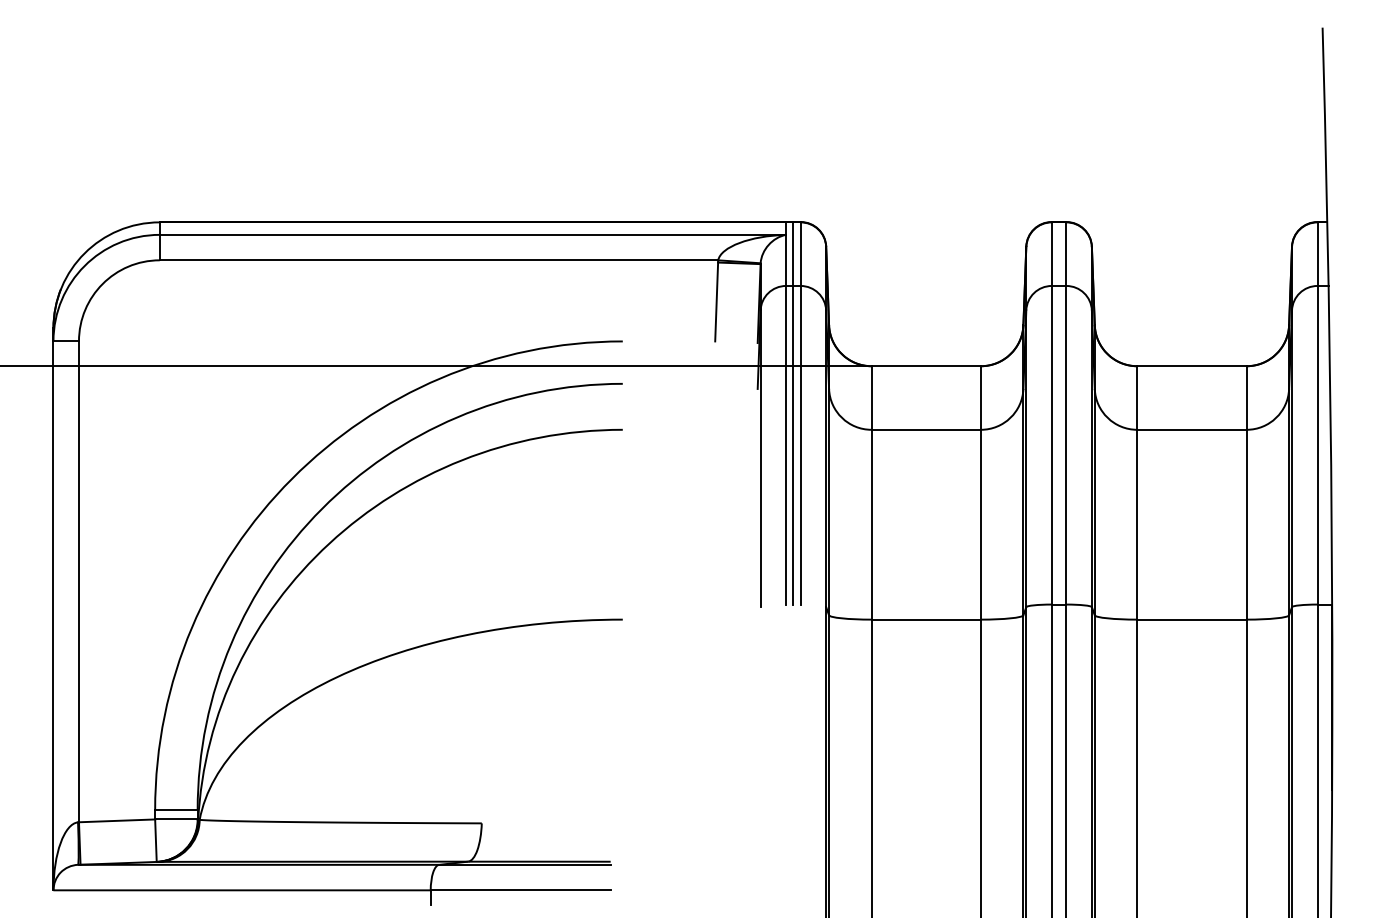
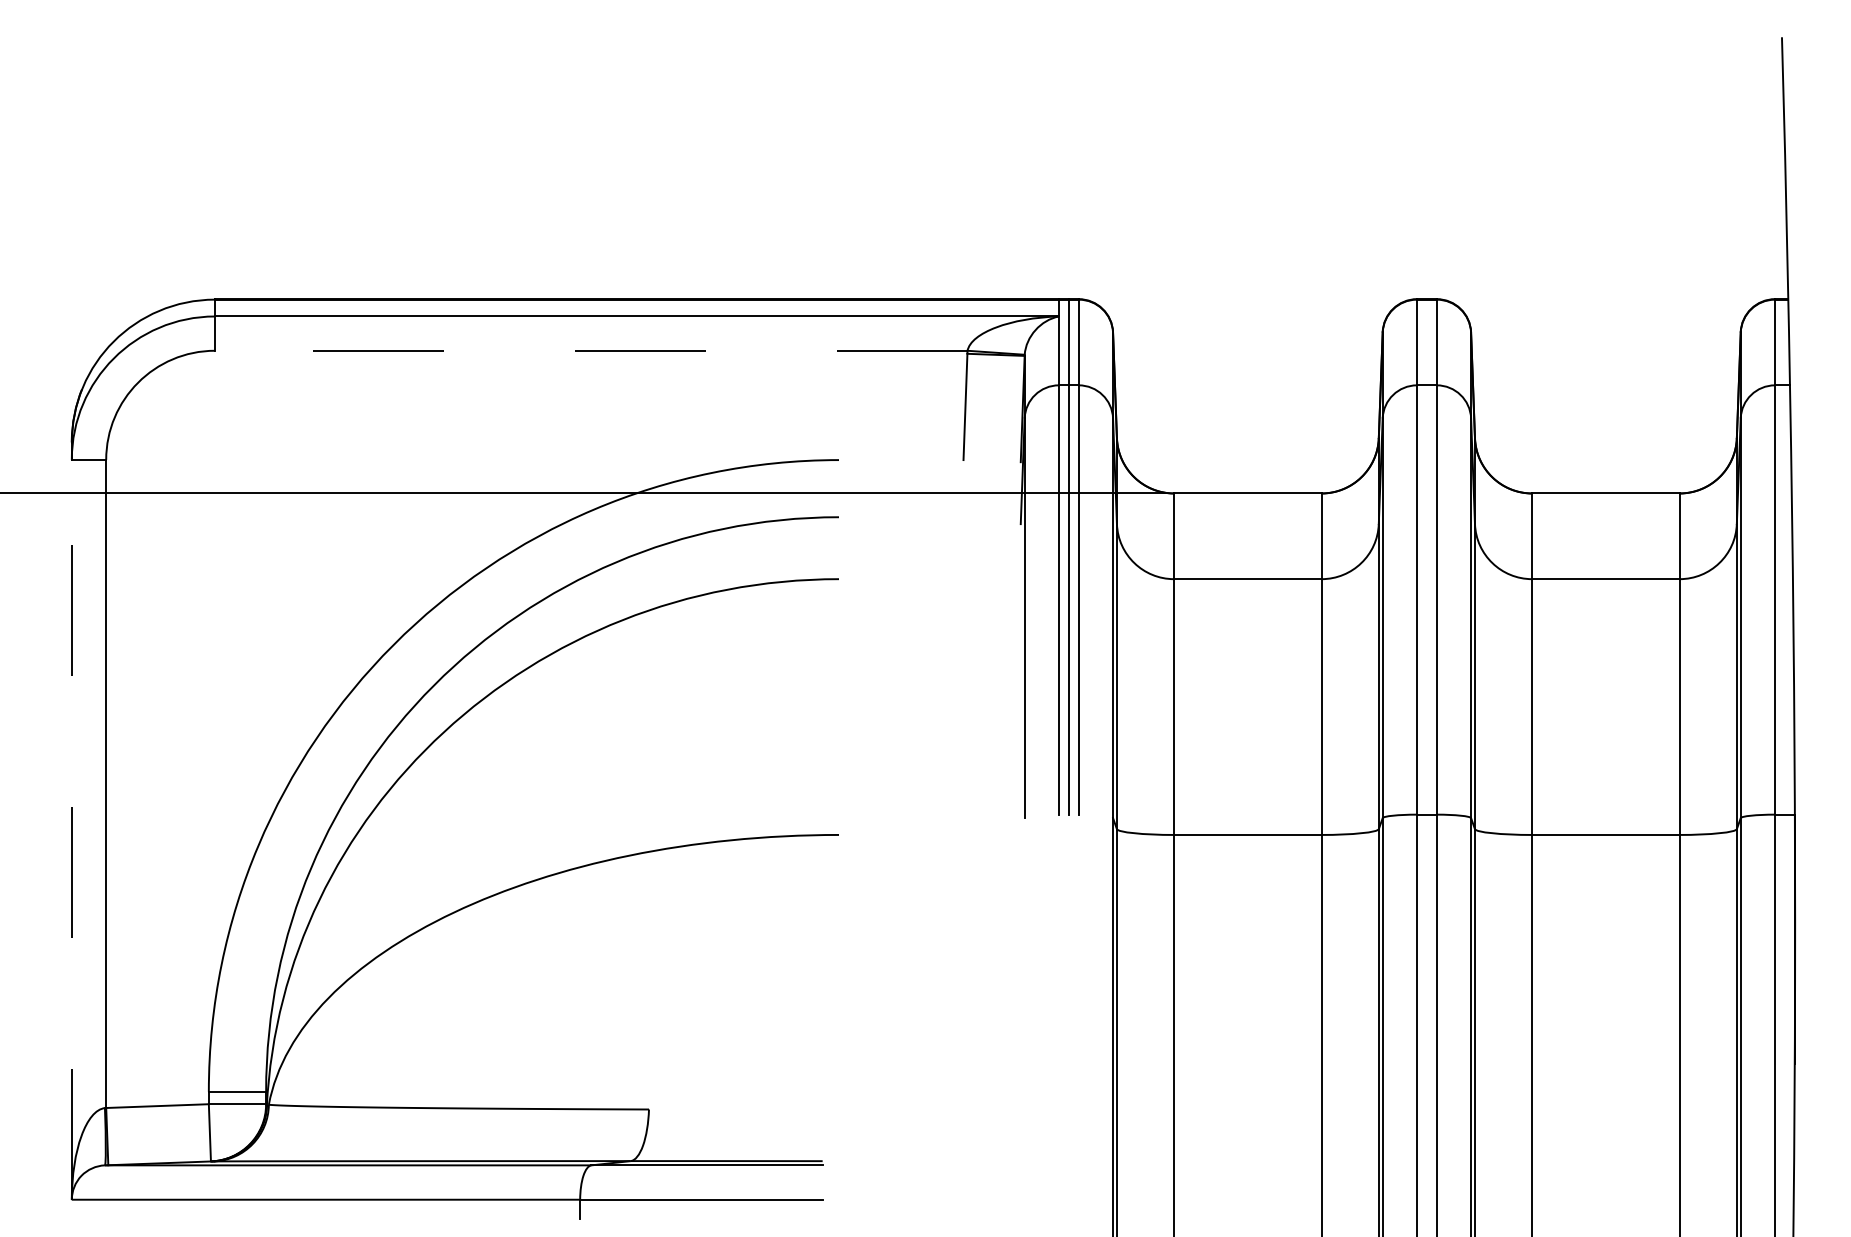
line: (438, 260) -> (590, 351), solid -> dashed
line: (53, 615) -> (71, 829), solid -> dashed

